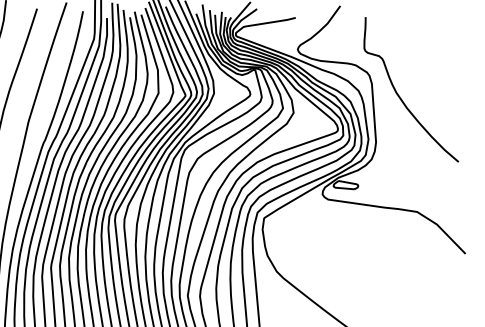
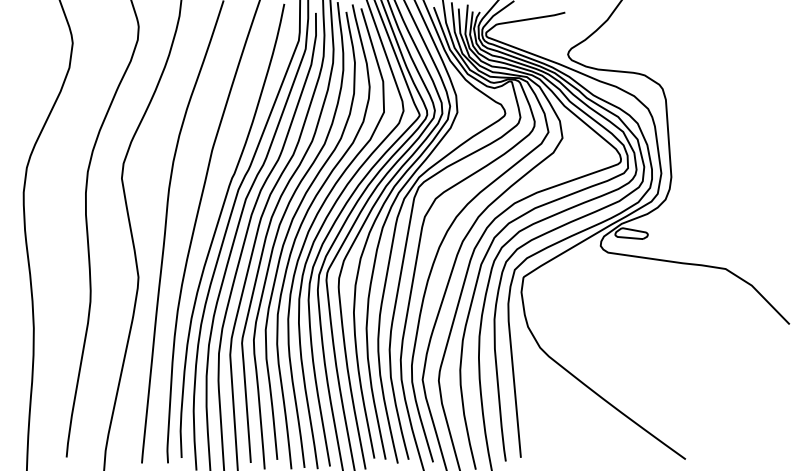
curve: (399, 95) -> (702, 115), removed

